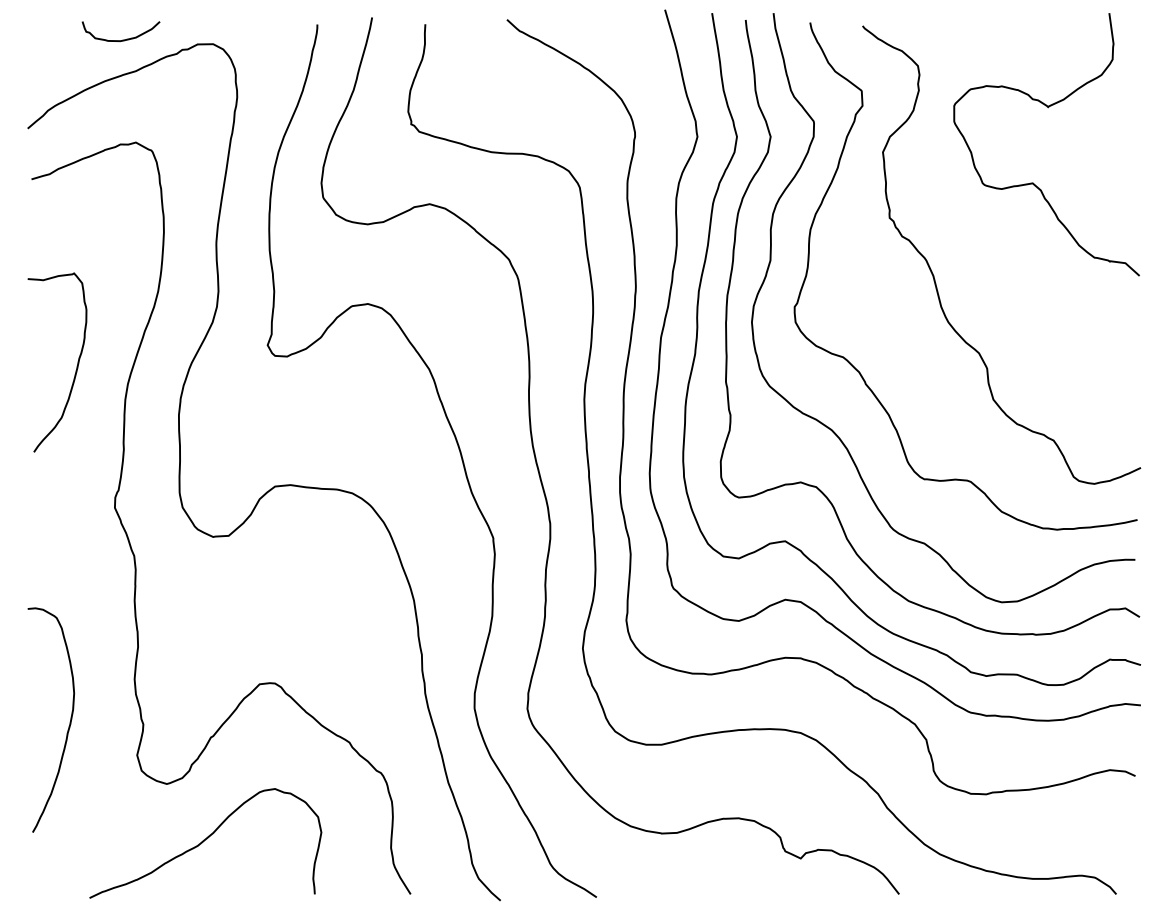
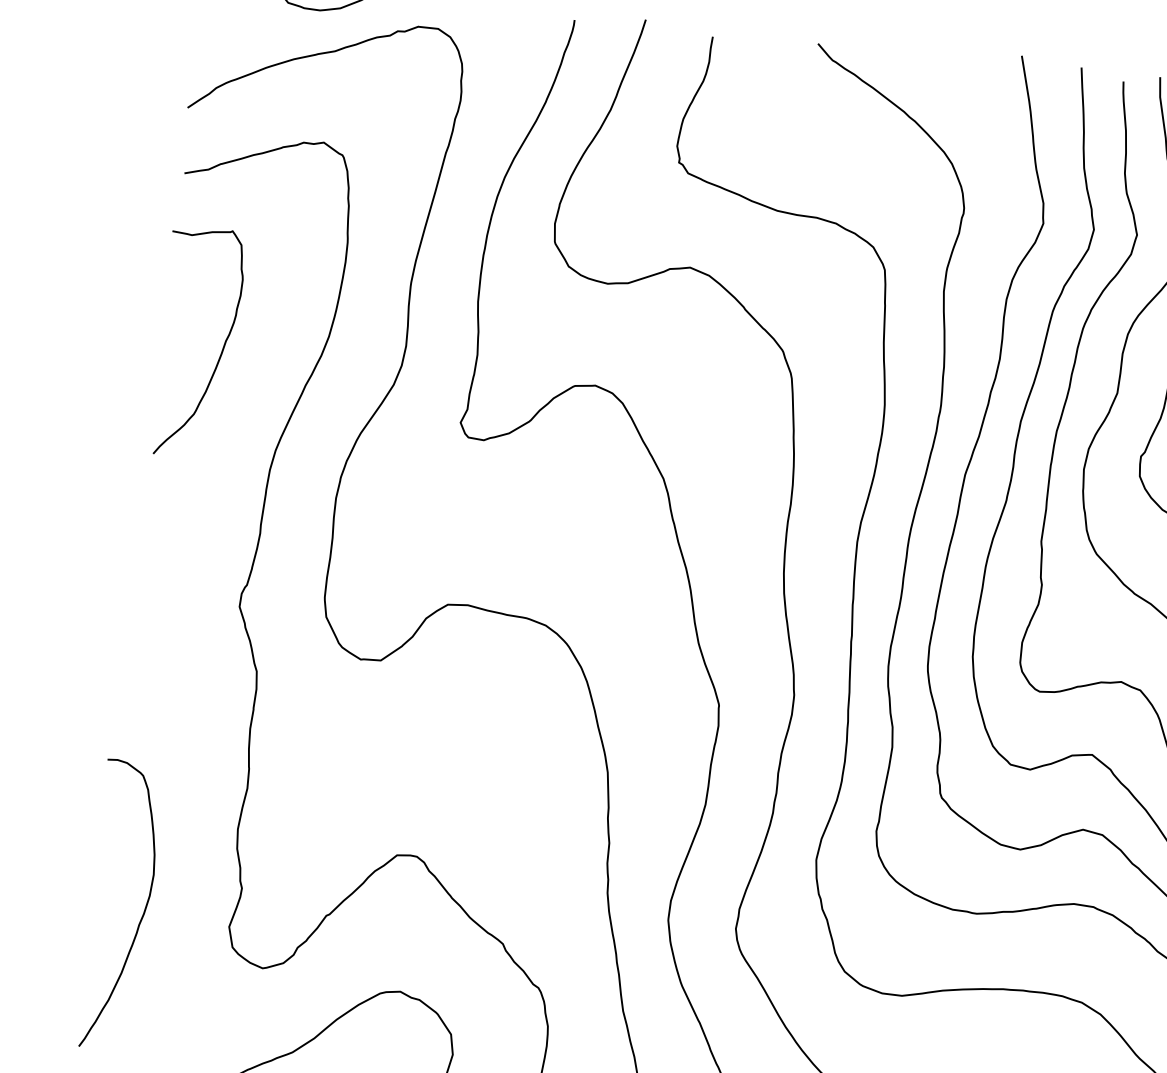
curve: (76, 366) -> (221, 350), moved
curve: (69, 722) -> (143, 911), moved

